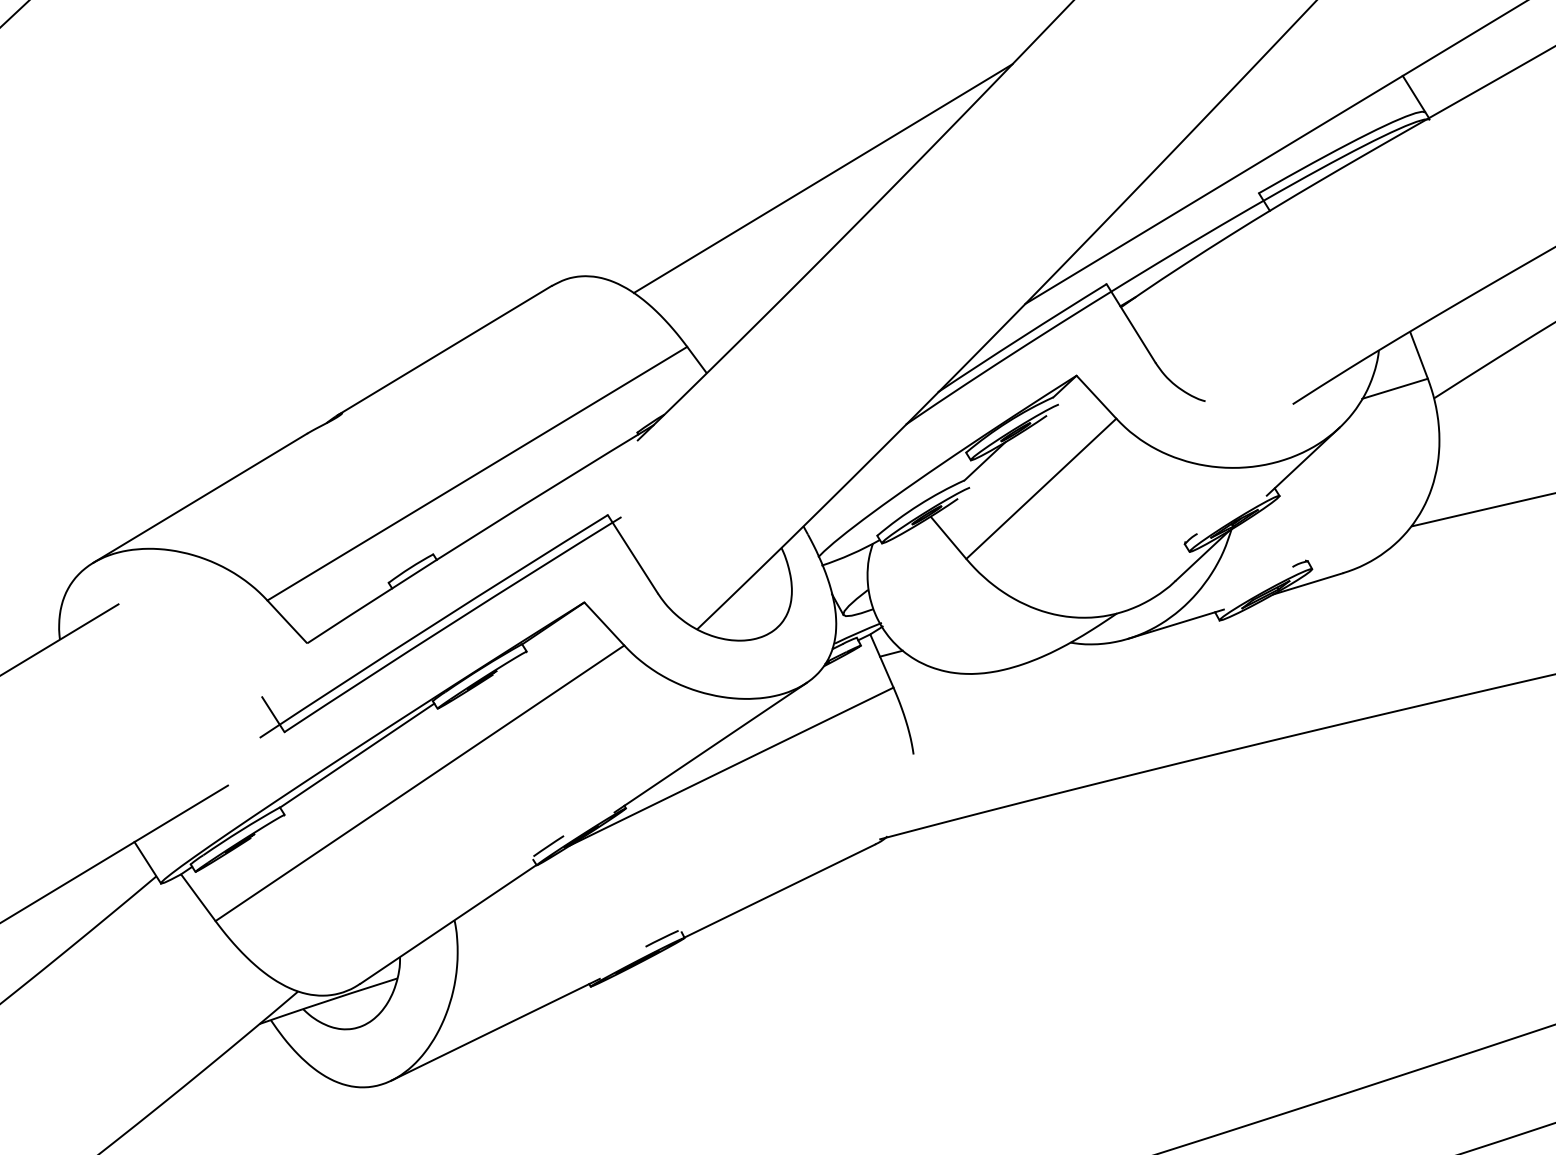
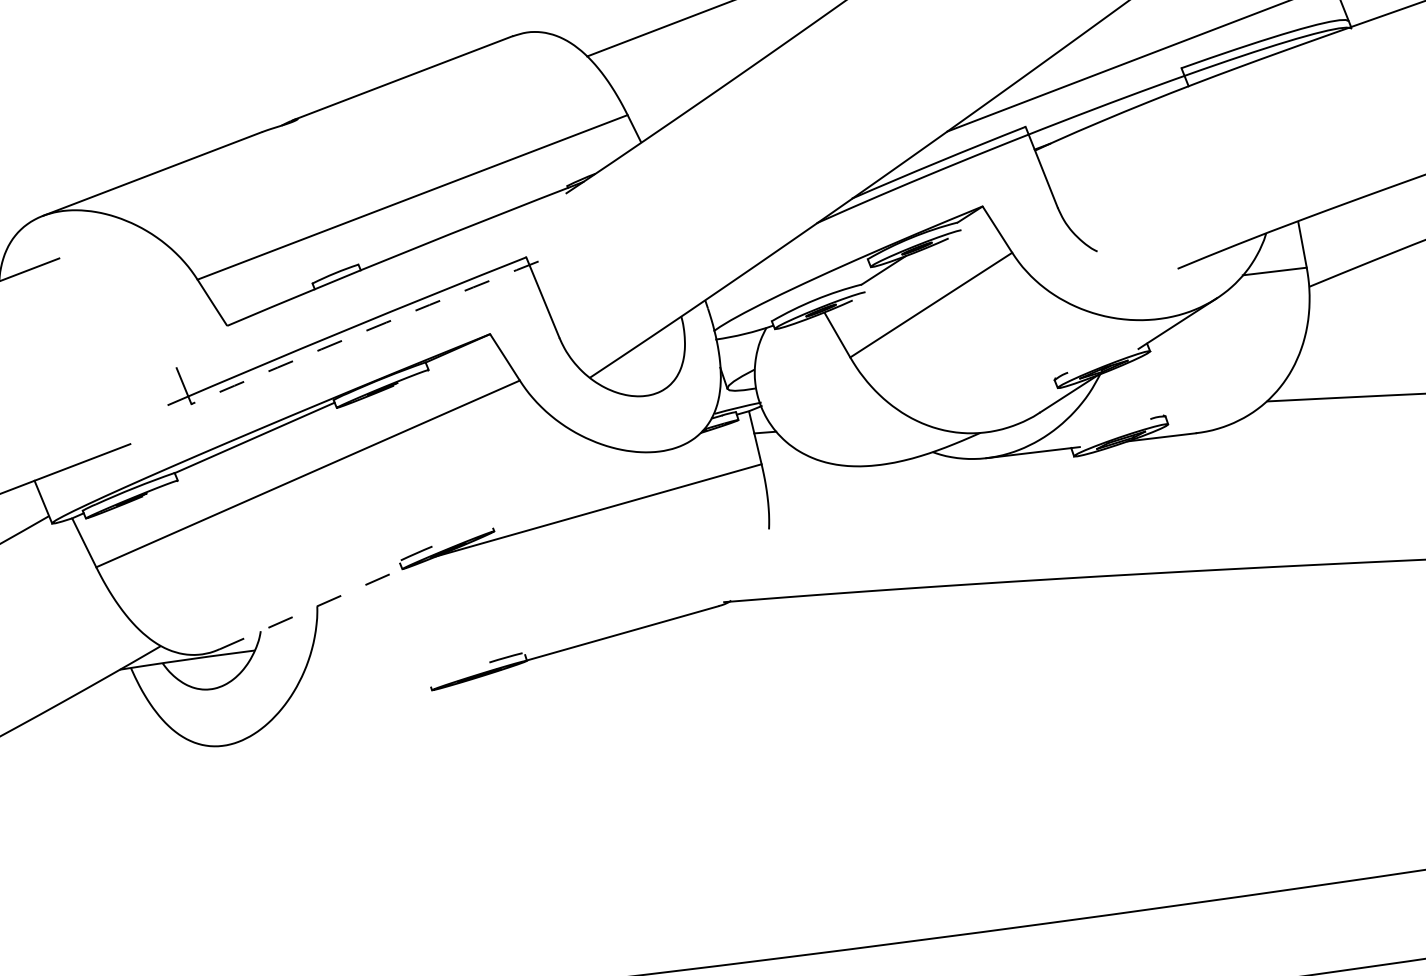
arc: (452, 623) -> (364, 331), solid -> dashed
line: (710, 747) -> (582, 489), removed
line: (448, 924) -> (311, 609), solid -> dashed
line: (495, 1029) -> (336, 713), removed

